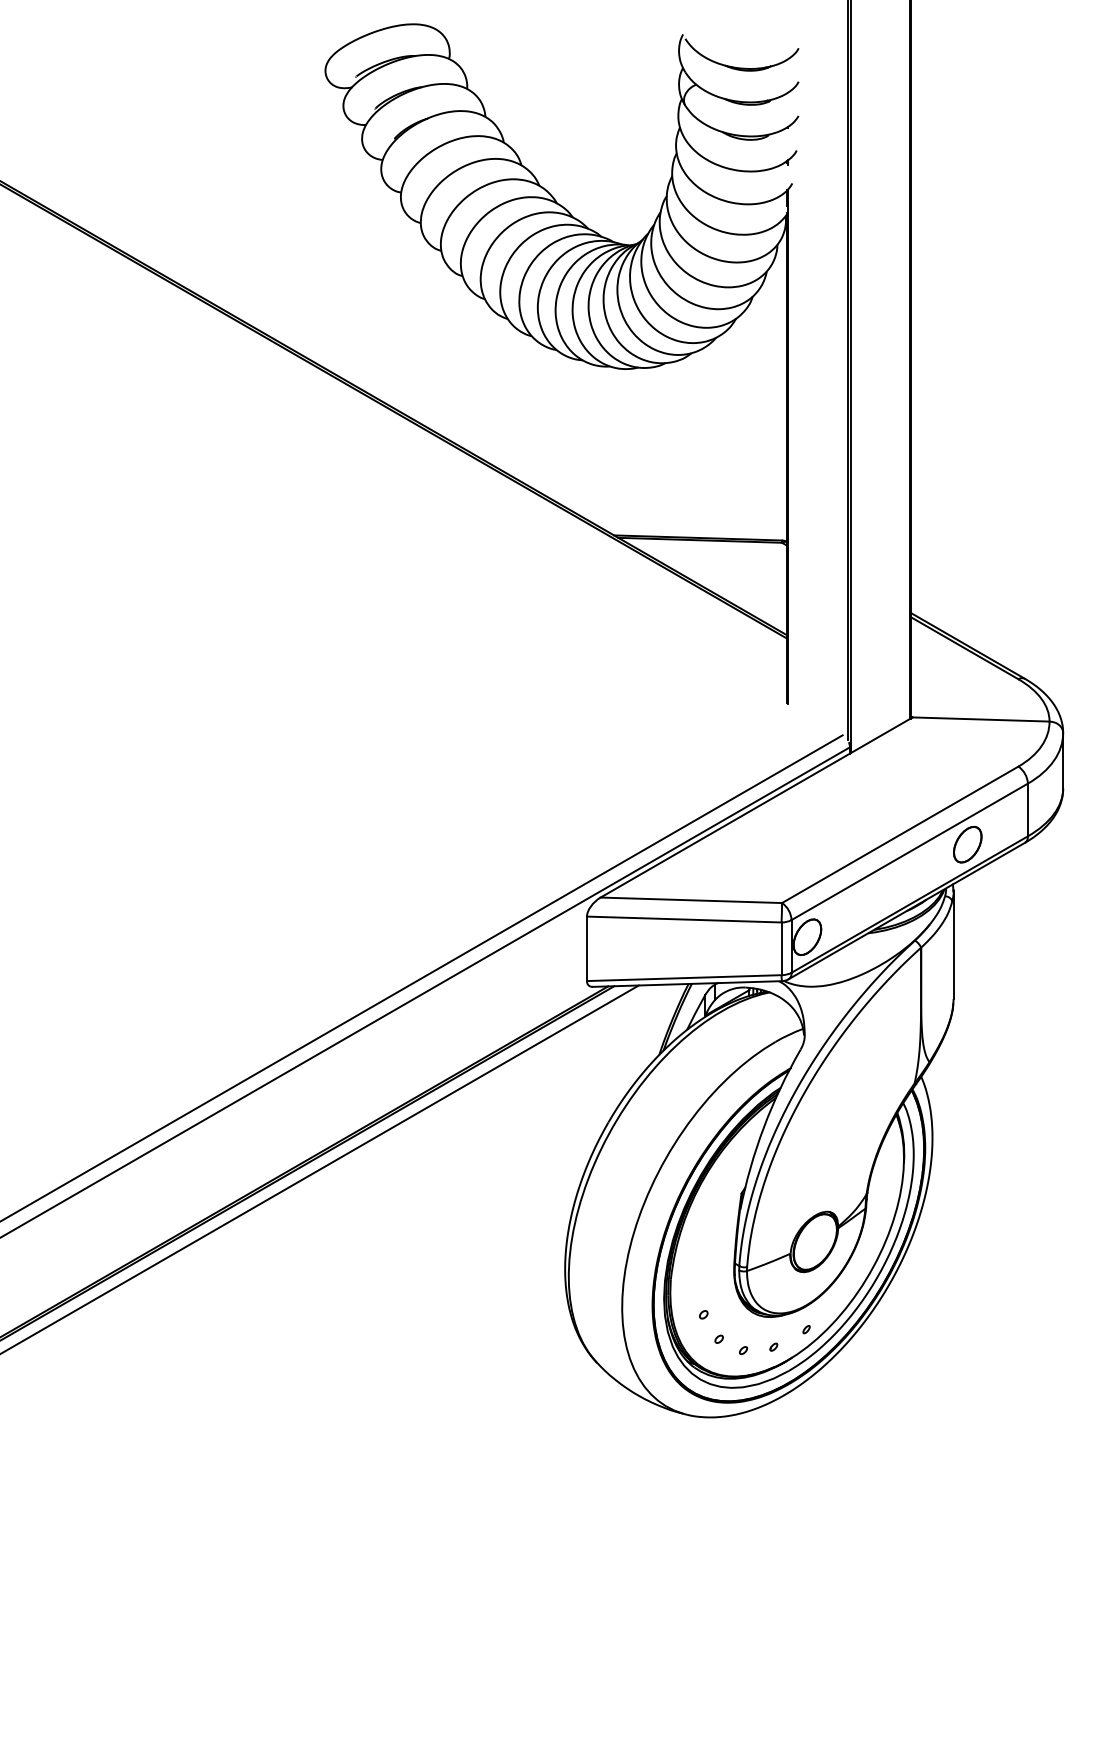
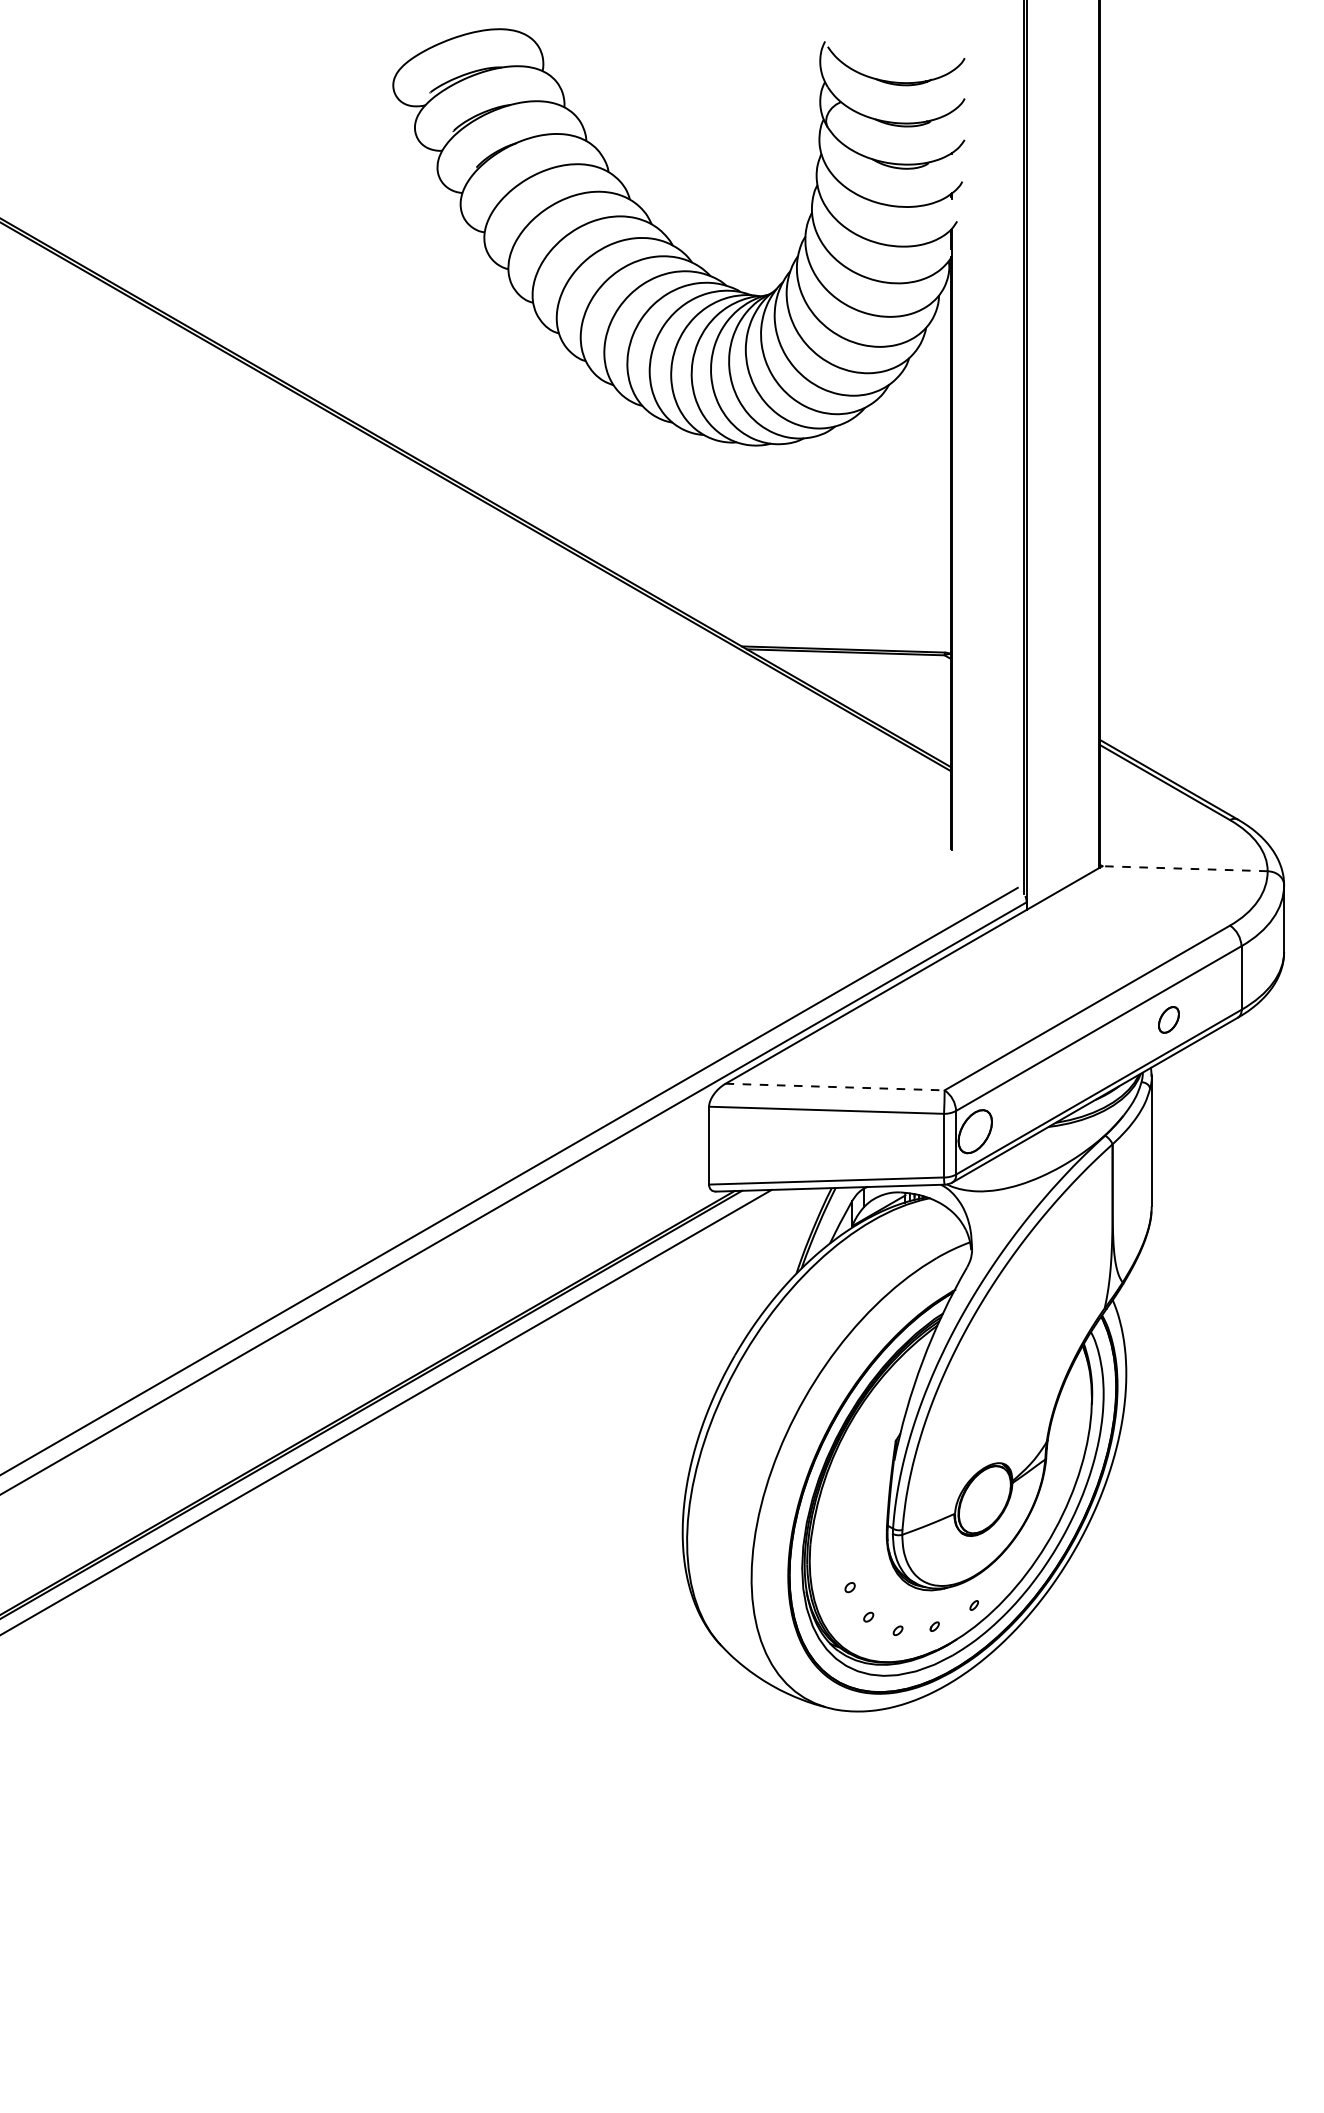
line: (981, 719) -> (1185, 868), solid -> dashed
part: (967, 844) -> (1168, 1019), size x0.6
line: (691, 900) -> (835, 1087), solid -> dashed

